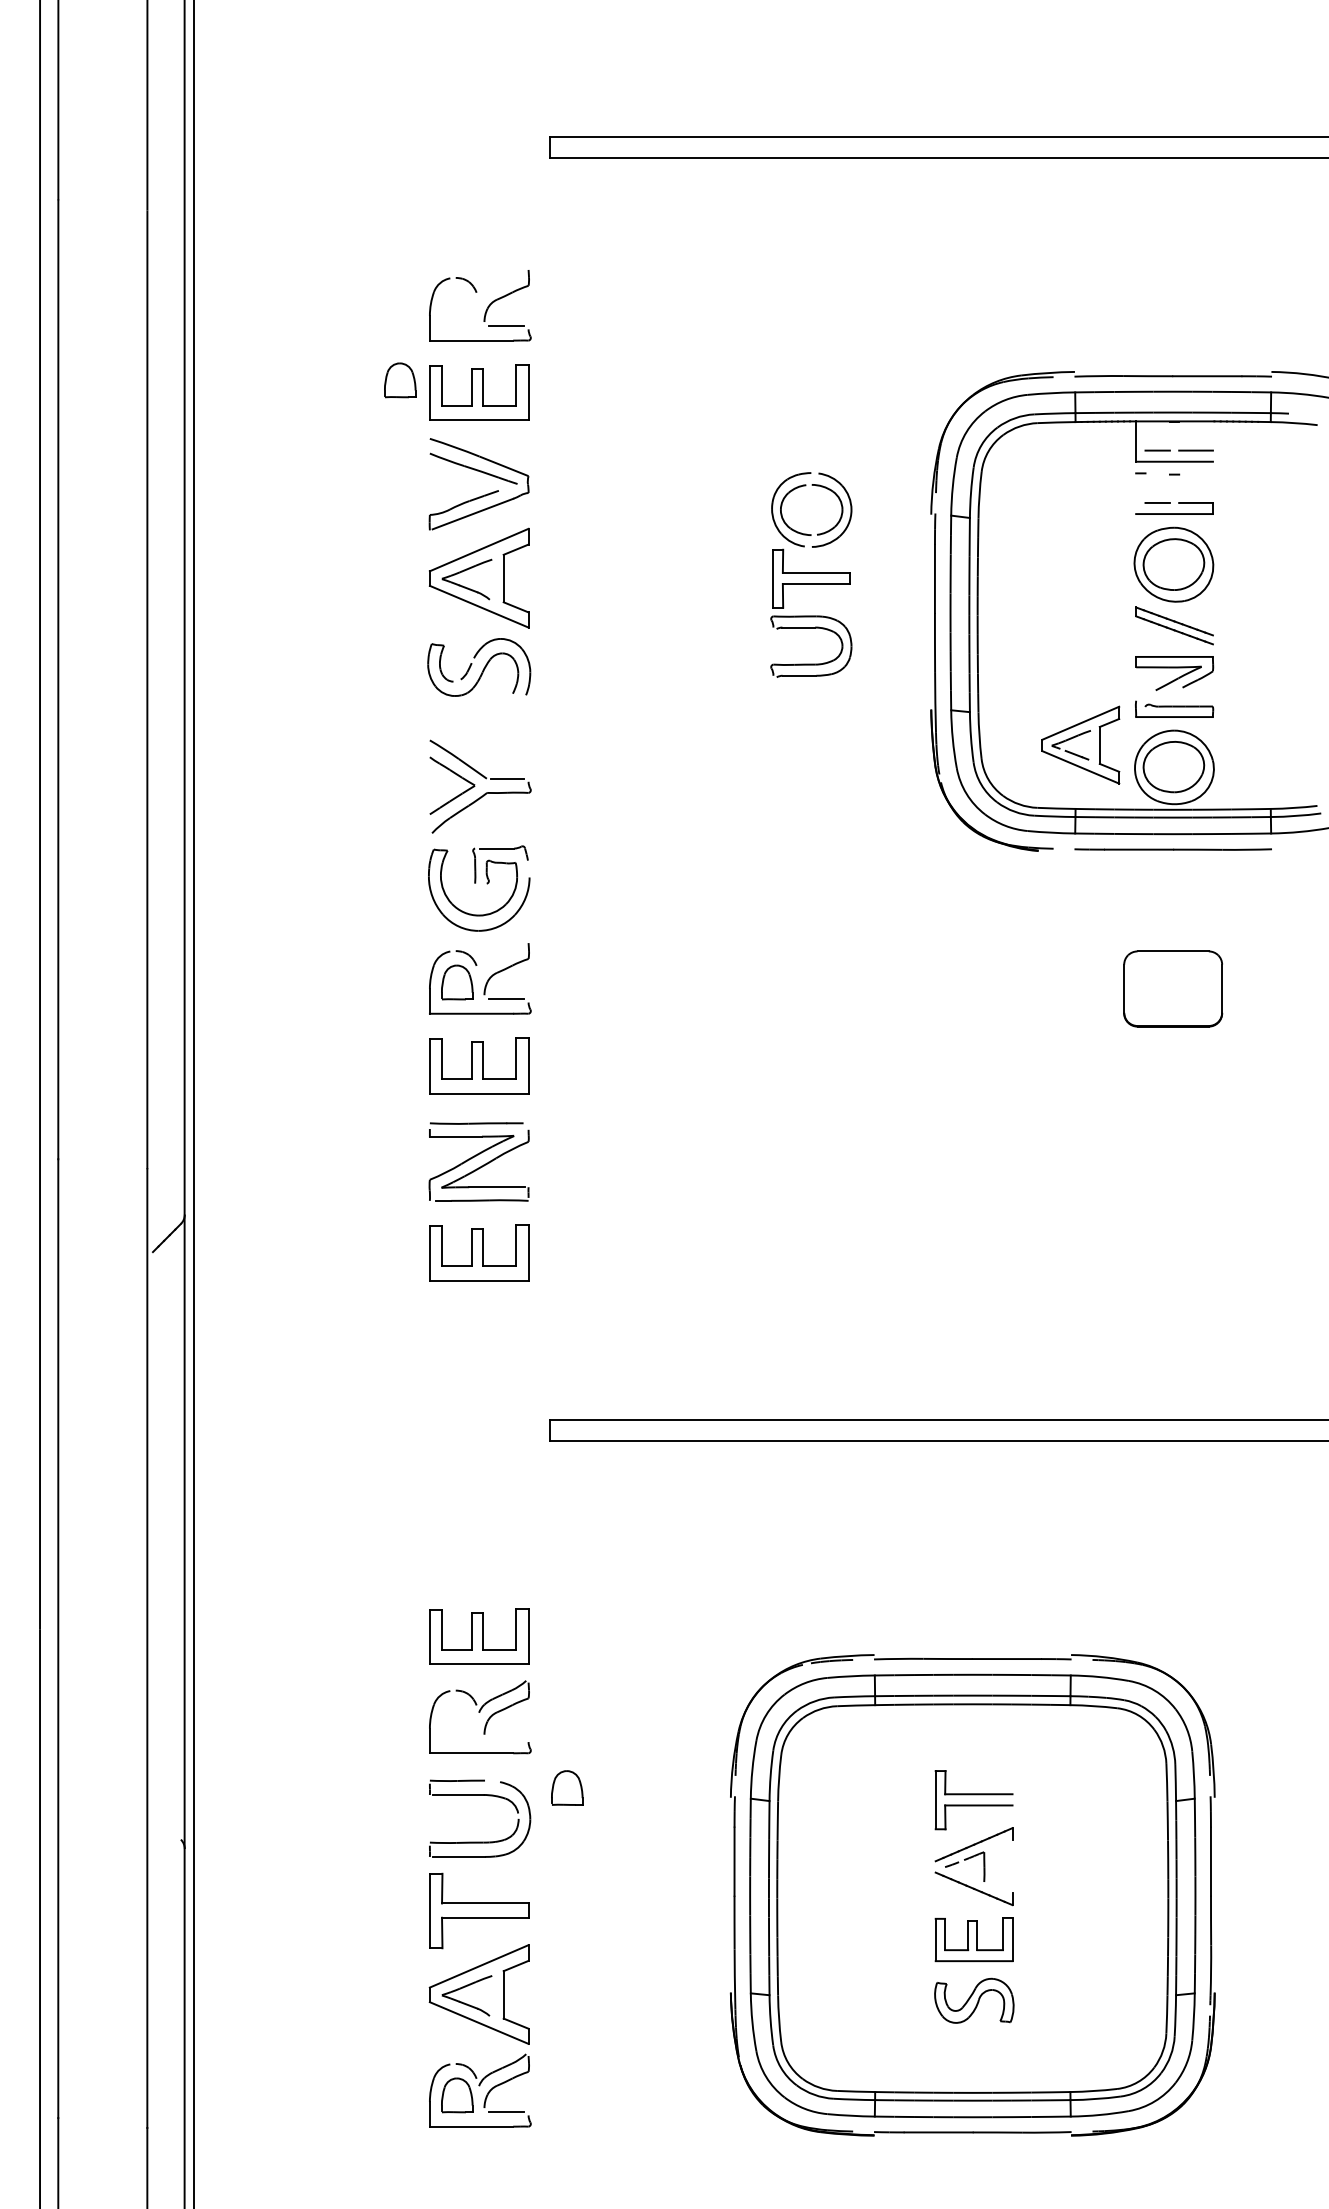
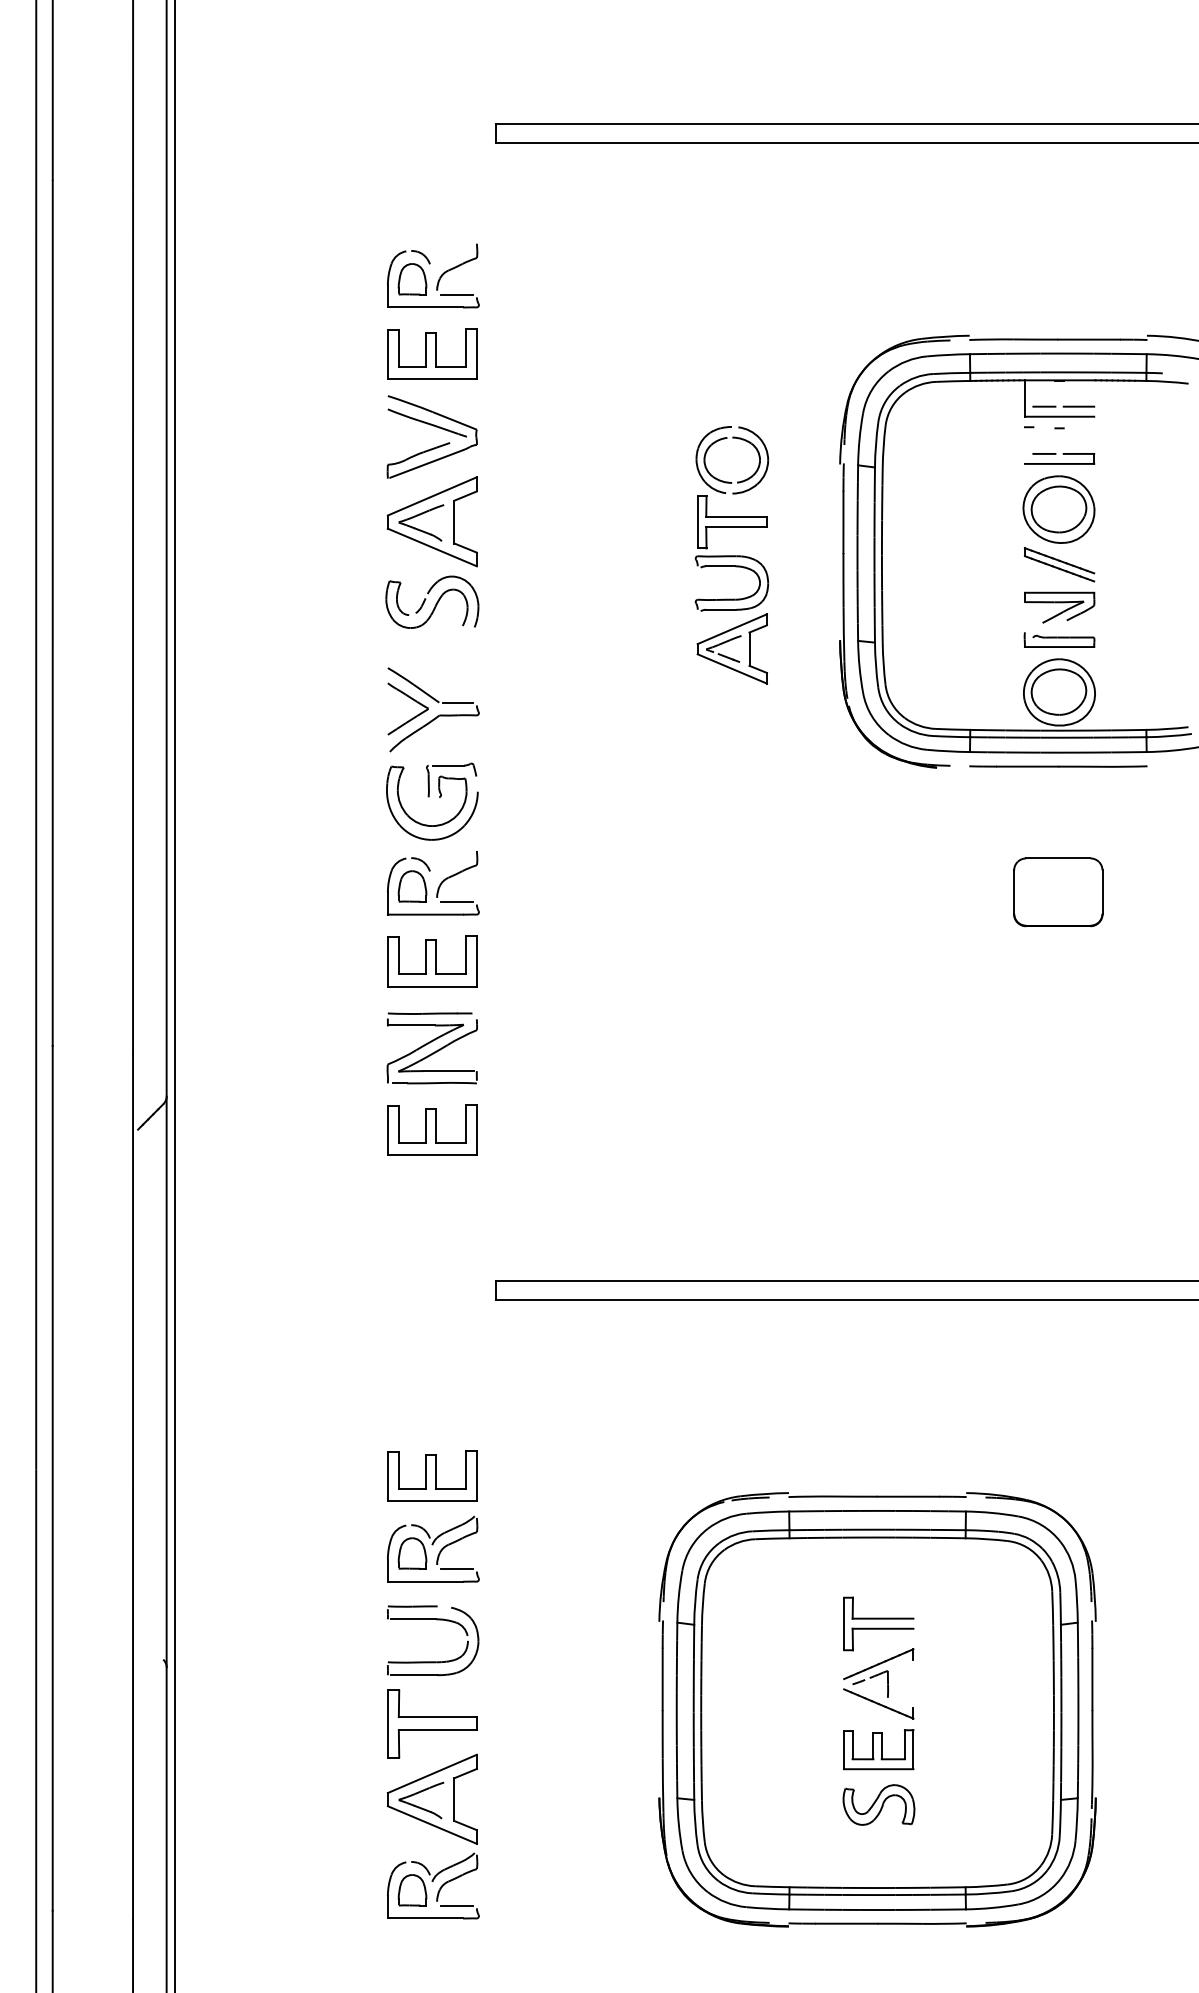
part: (400, 380) -> (412, 279), moved
part: (1080, 744) -> (732, 648), moved
line: (506, 1738) -> (456, 1568), added
part: (567, 1787) -> (412, 1553), moved

